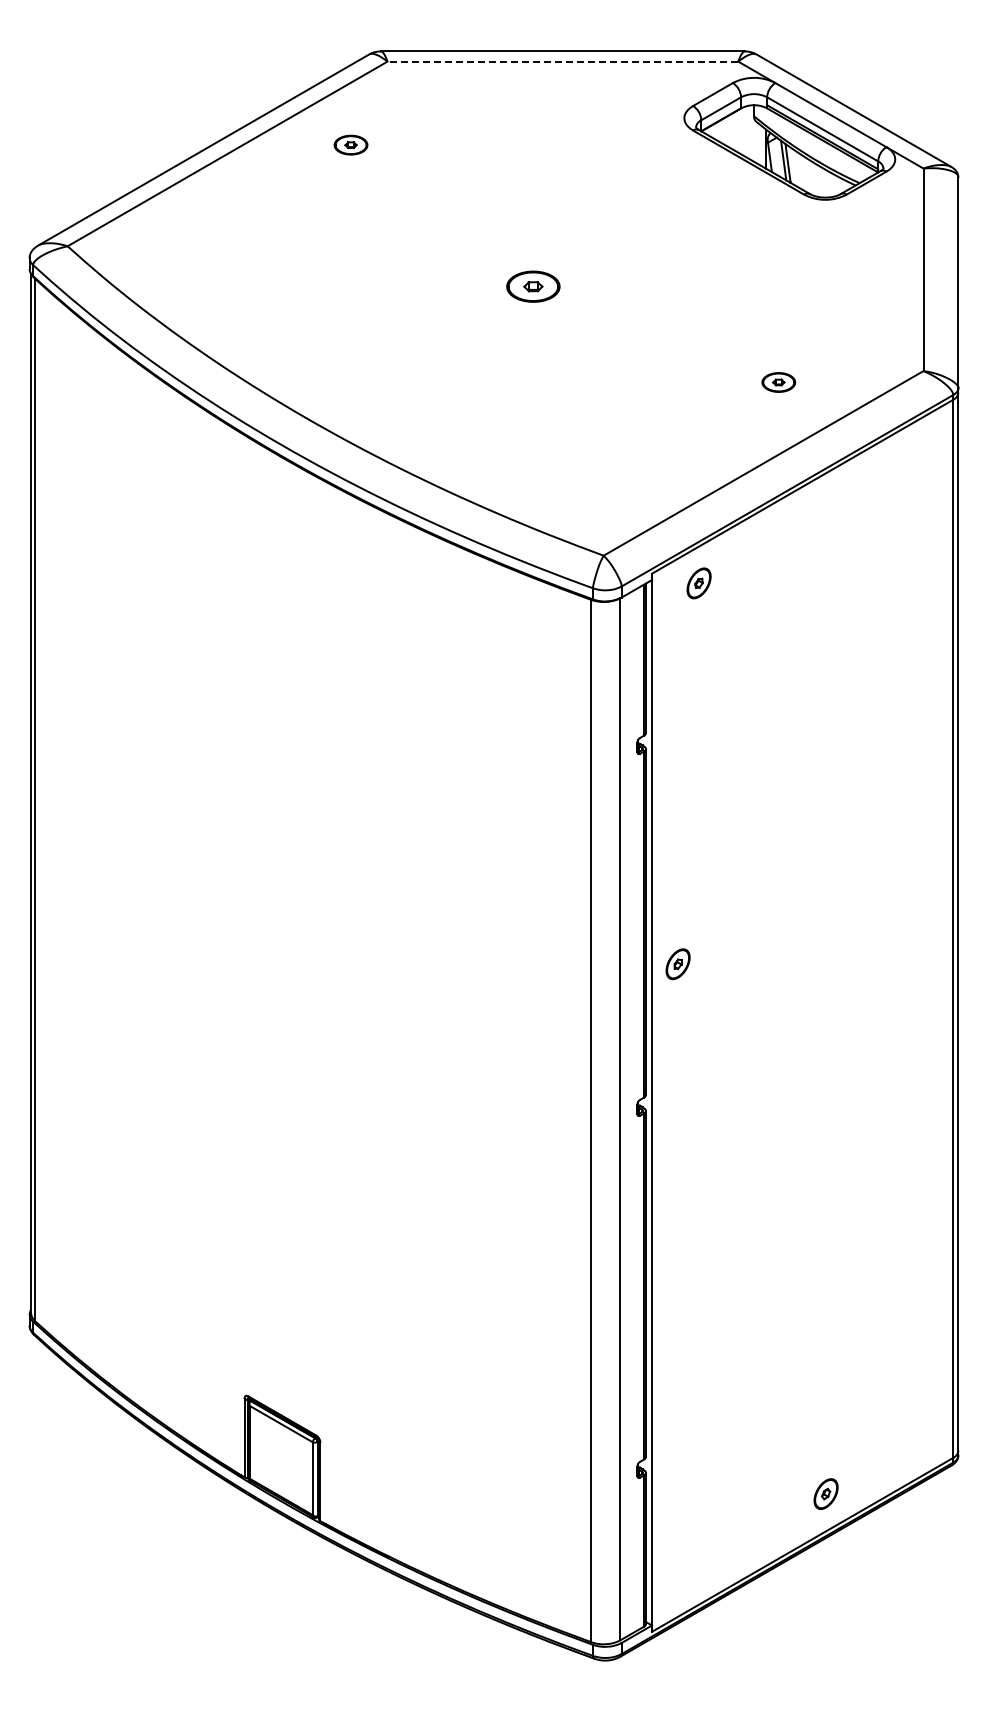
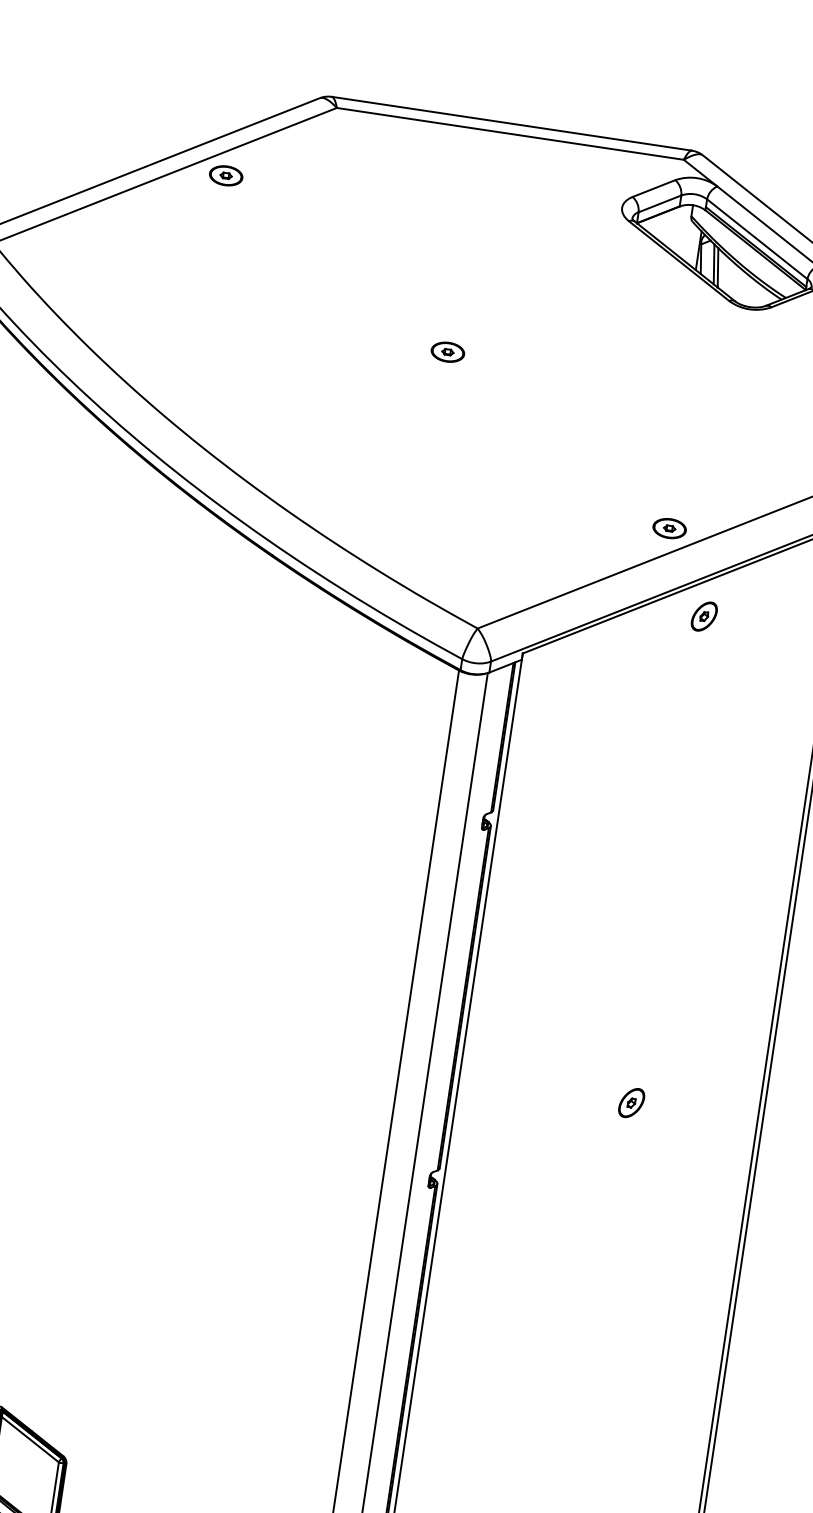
line: (562, 61) -> (509, 133), dashed -> solid
part: (350, 144) -> (225, 175), moved
part: (533, 286) -> (448, 351), size x0.62
part: (778, 382) -> (669, 528), moved
part: (698, 583) -> (703, 616), moved
part: (677, 964) -> (631, 1103), moved

